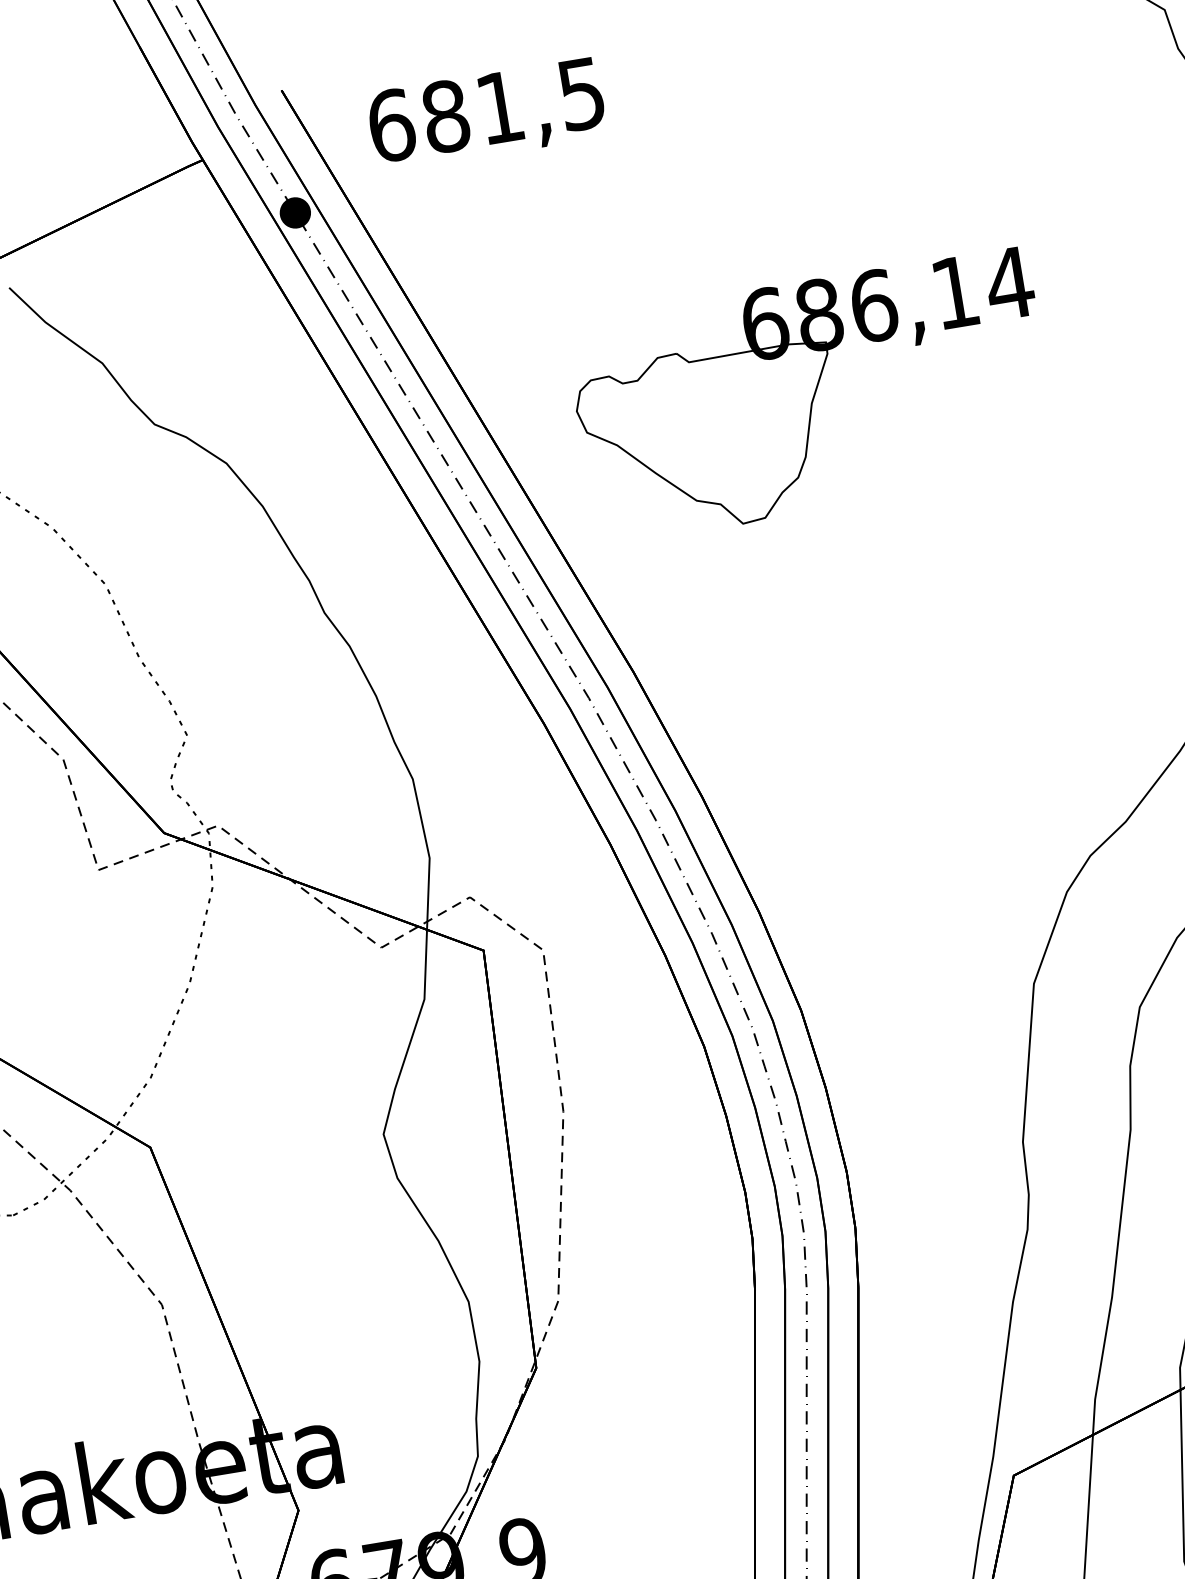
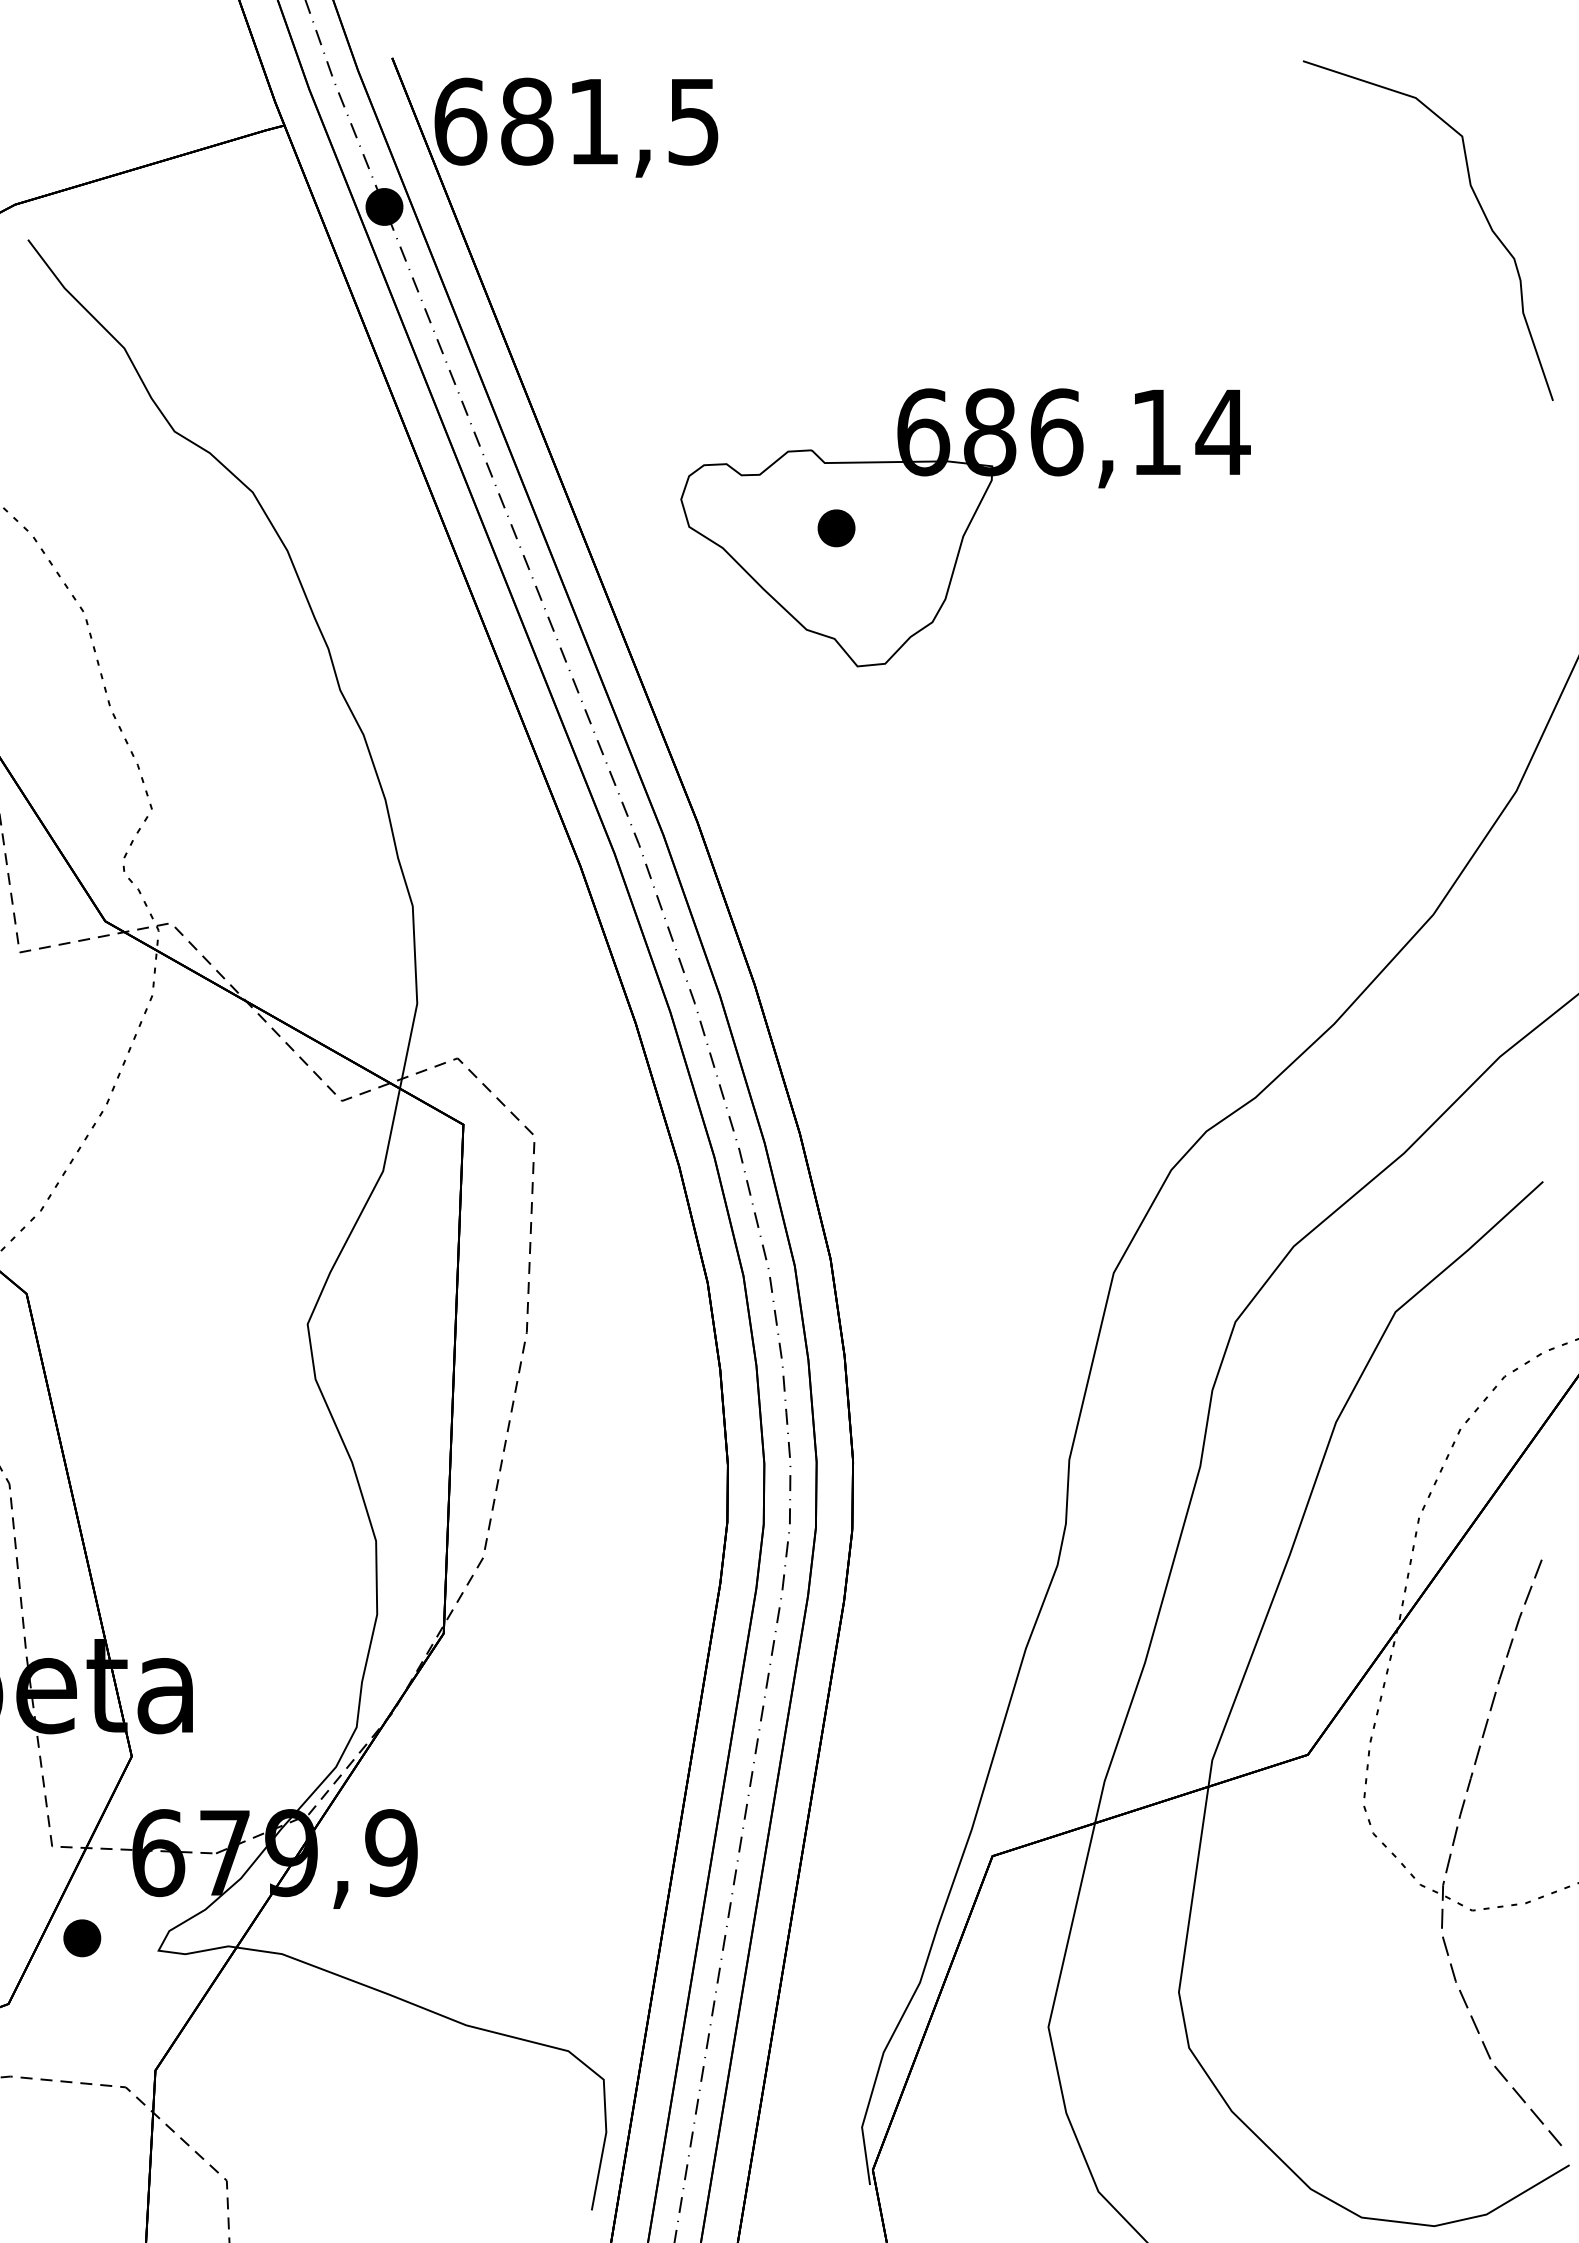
text: (486, 114) -> (576, 127), moved
part: (707, 414) -> (836, 528), added

